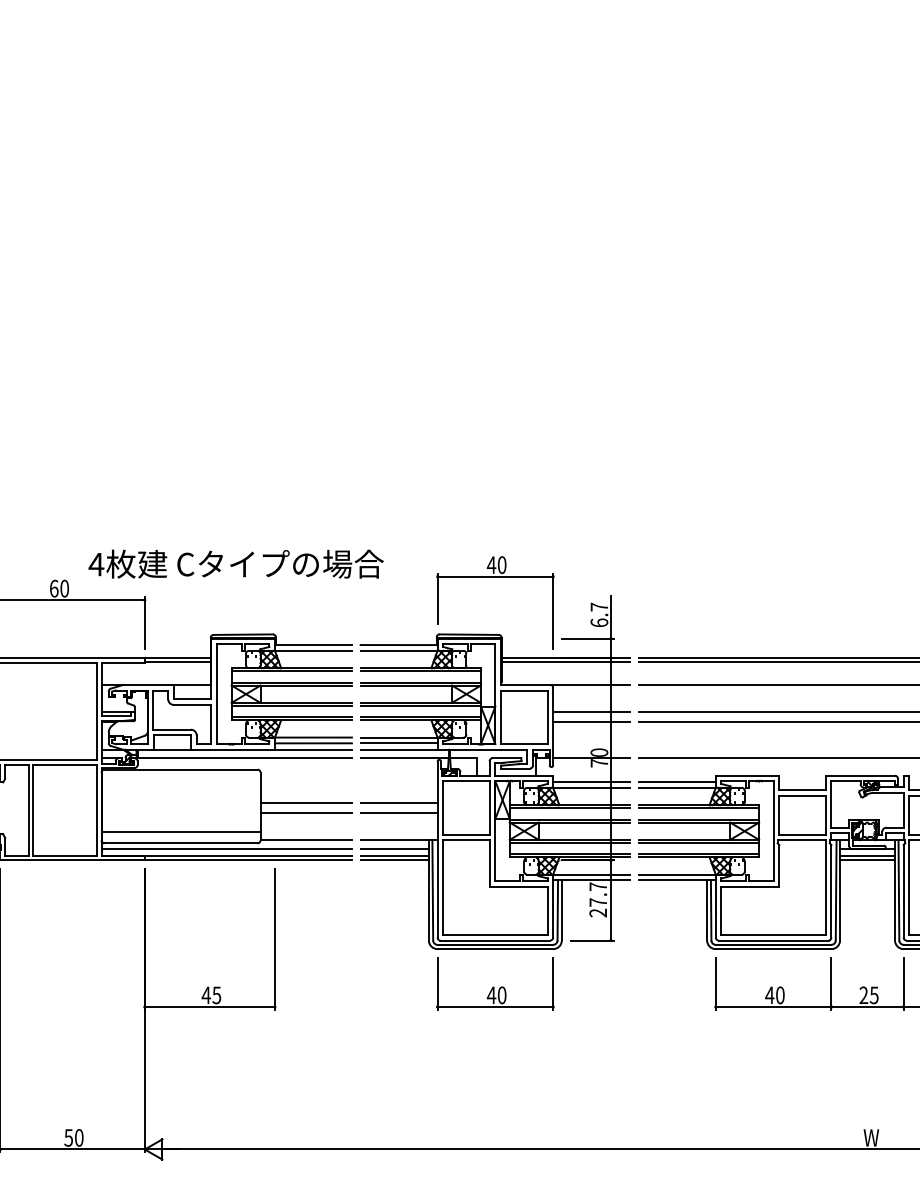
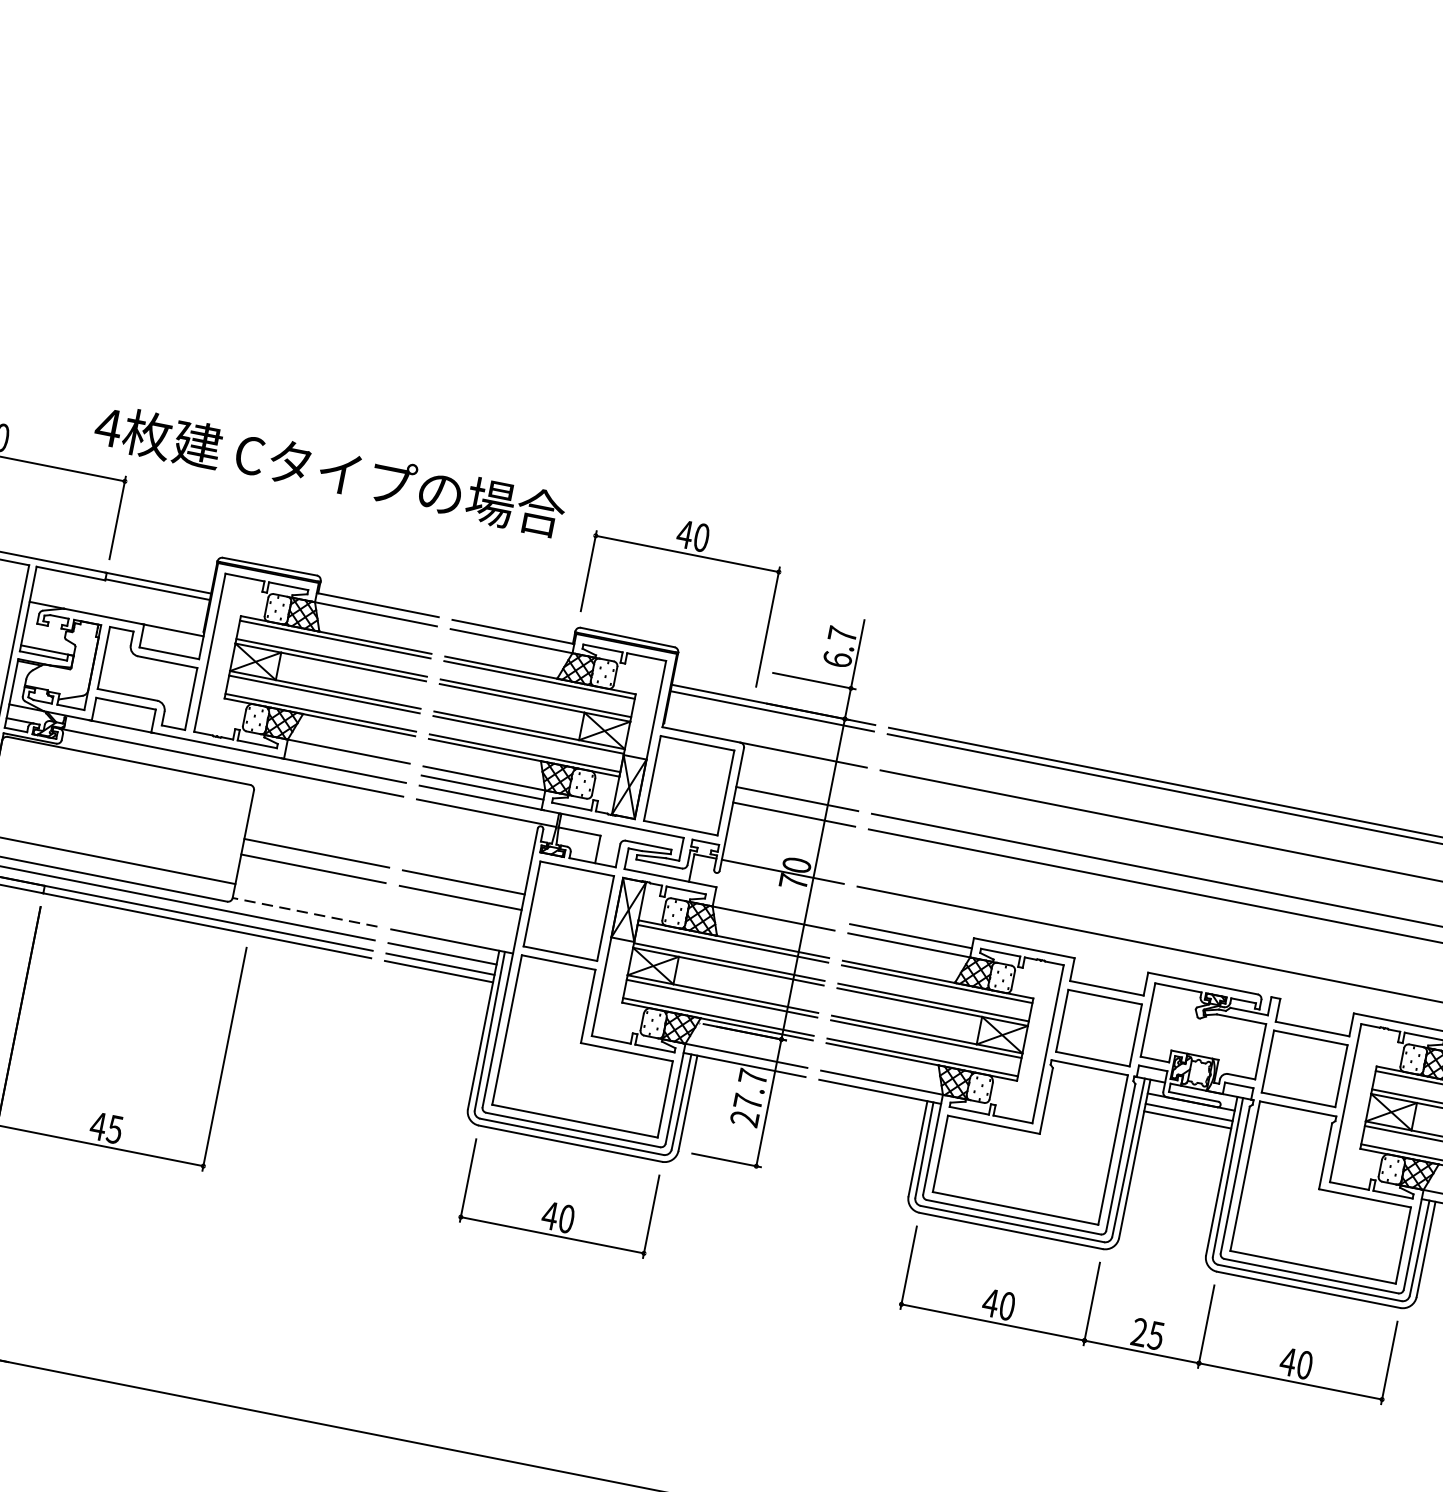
text: (235, 563) -> (329, 469), moved
line: (312, 743) -> (345, 760), removed
line: (591, 782) -> (775, 909), removed
line: (306, 840) -> (305, 912), solid -> dashed

